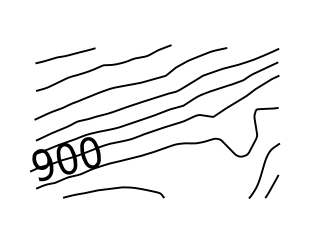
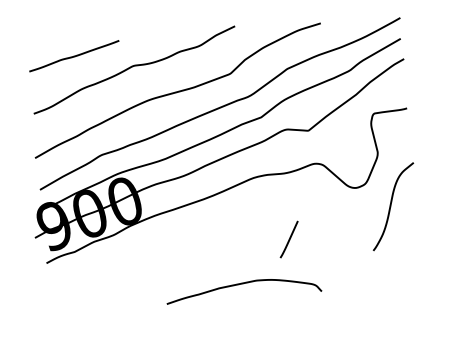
line: (271, 186) -> (288, 239), moved
curve: (113, 189) -> (243, 285), moved

